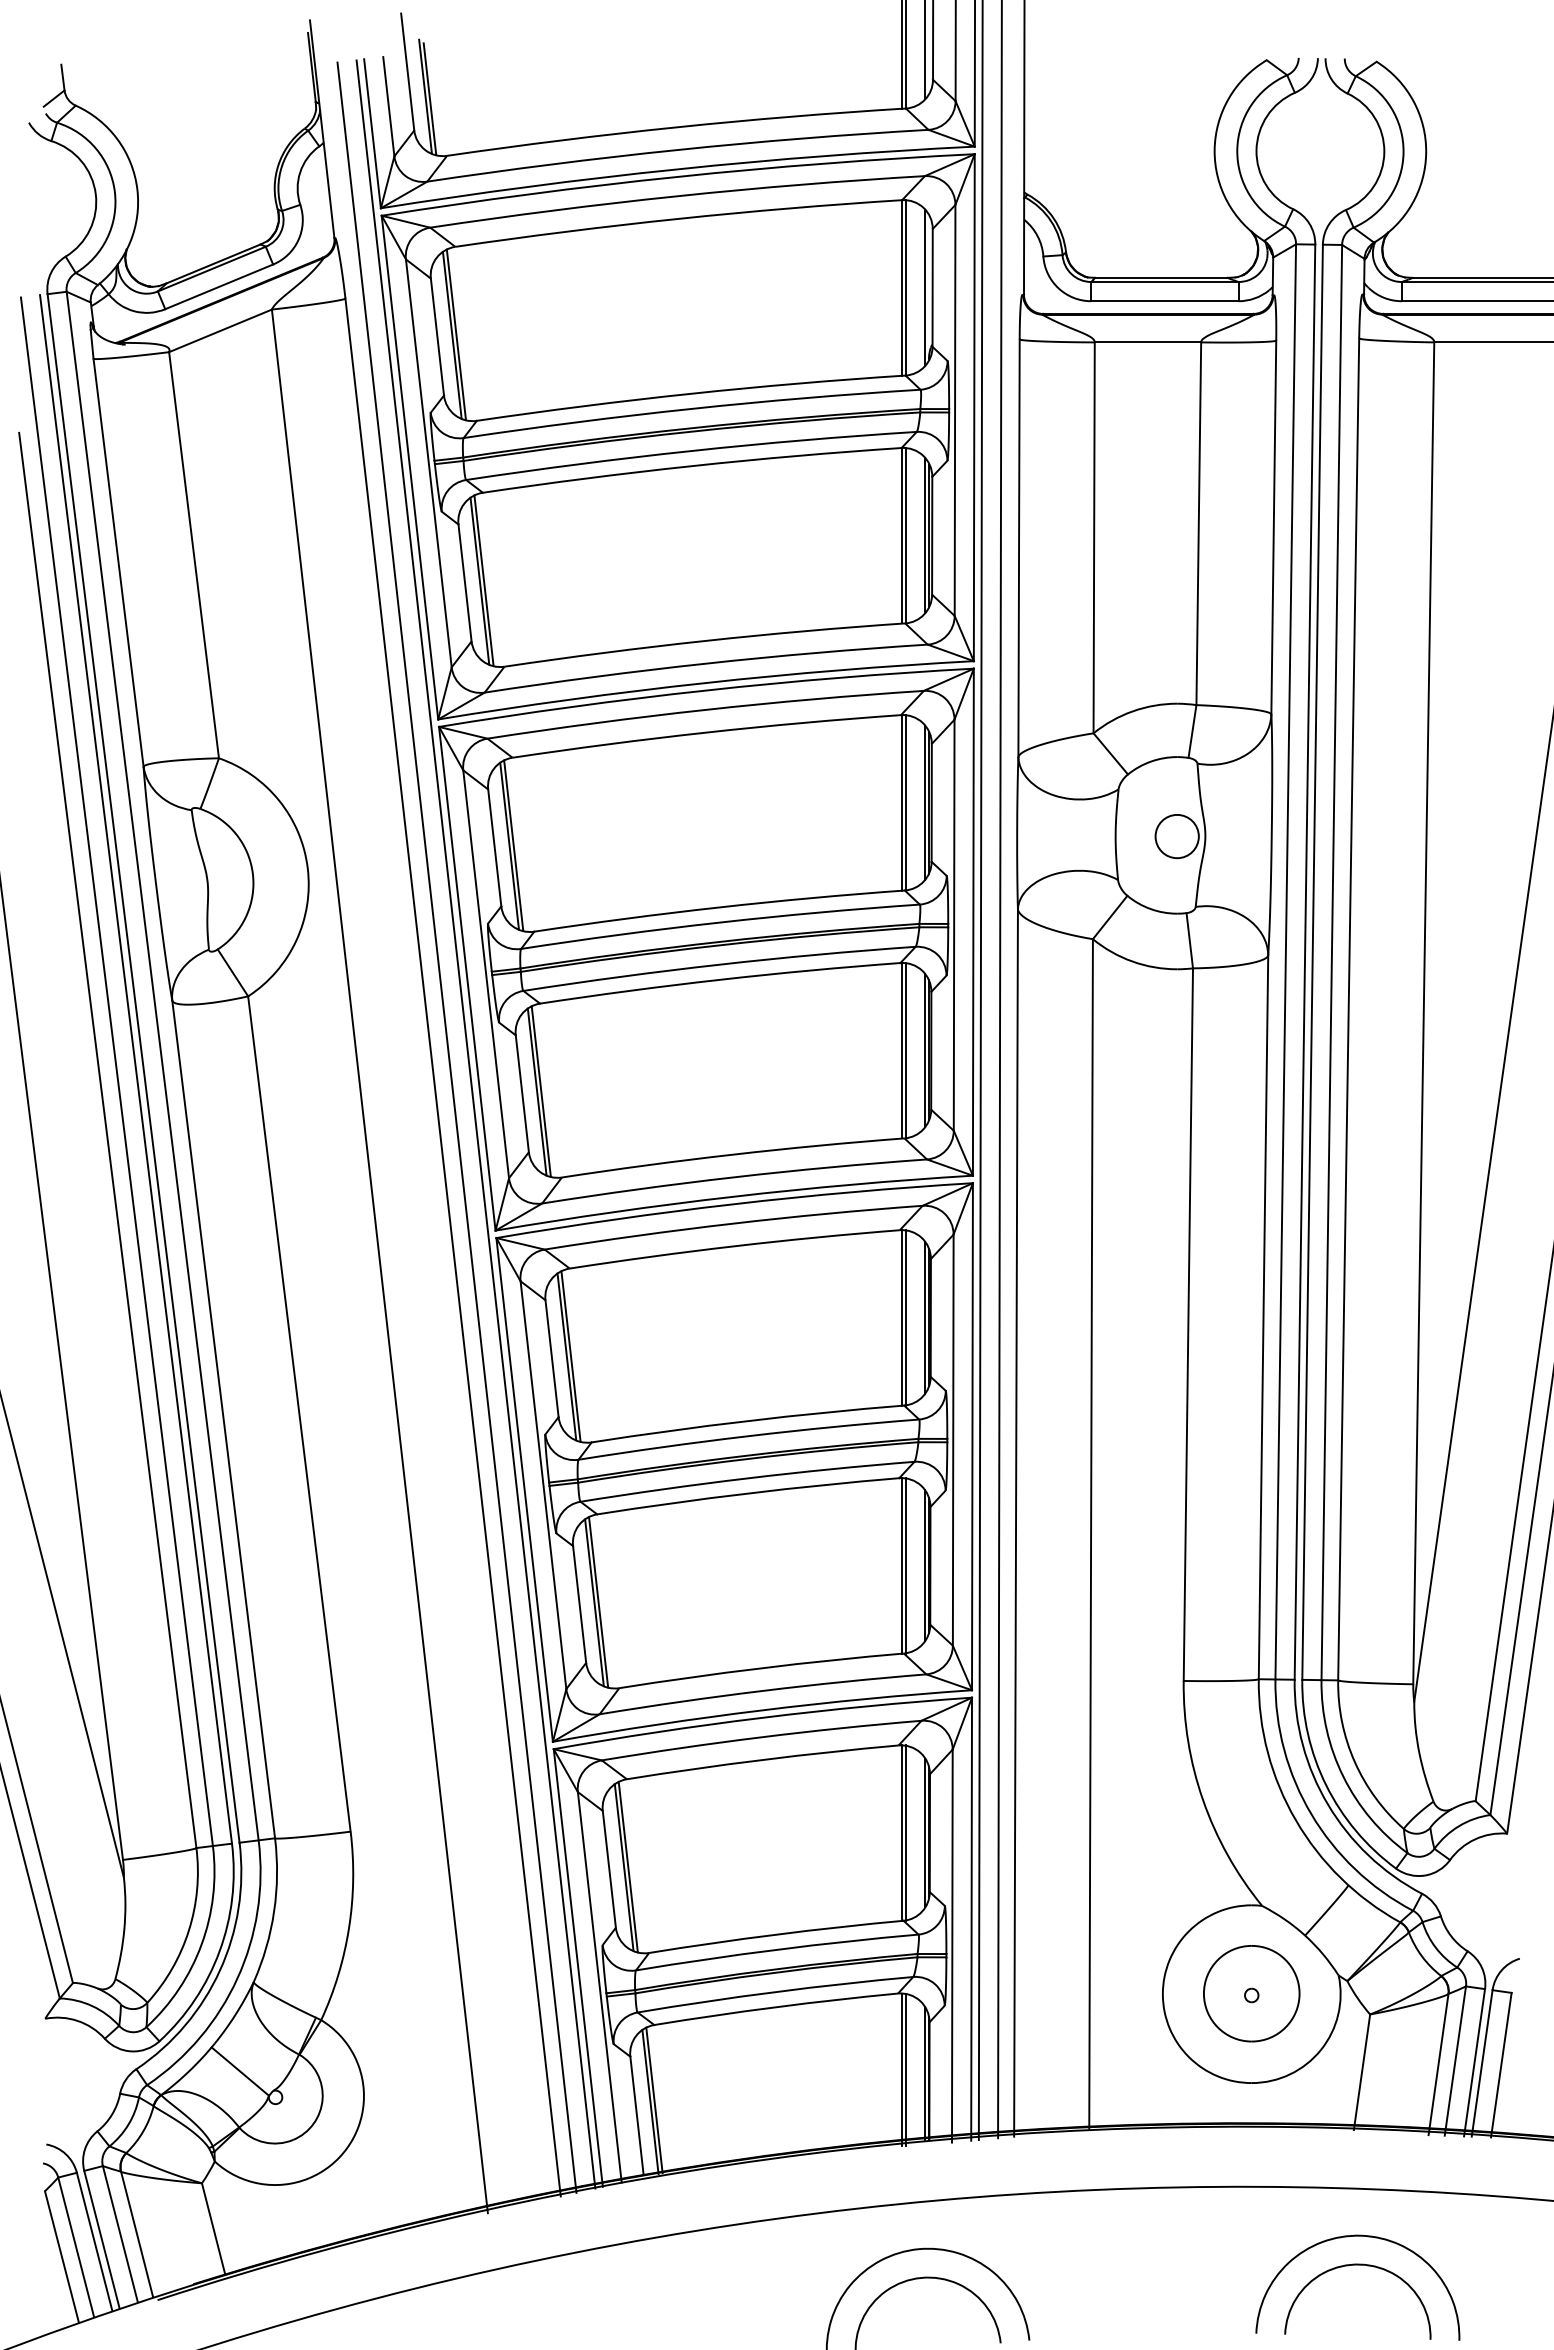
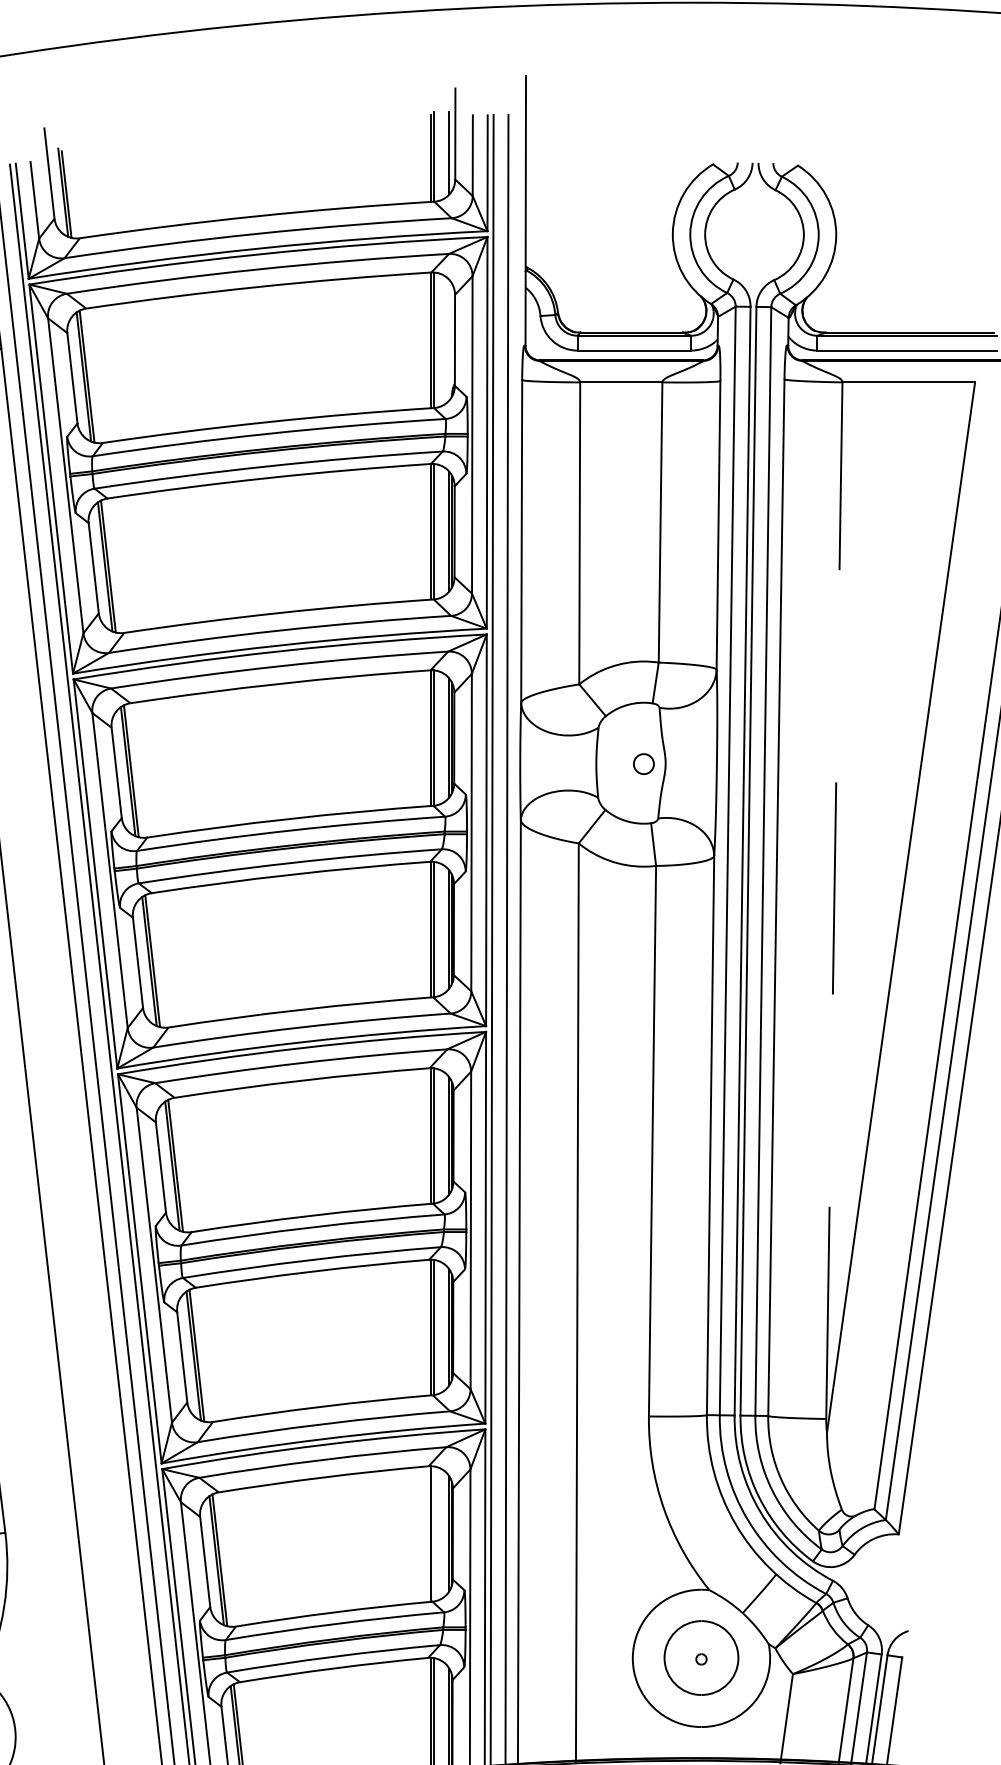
line: (925, 287) -> (449, 339), removed
circle: (1176, 836) -> (643, 764), size x0.6
line: (1423, 1012) -> (834, 900), solid -> dashed
line: (906, 1832) -> (434, 1533), removed

